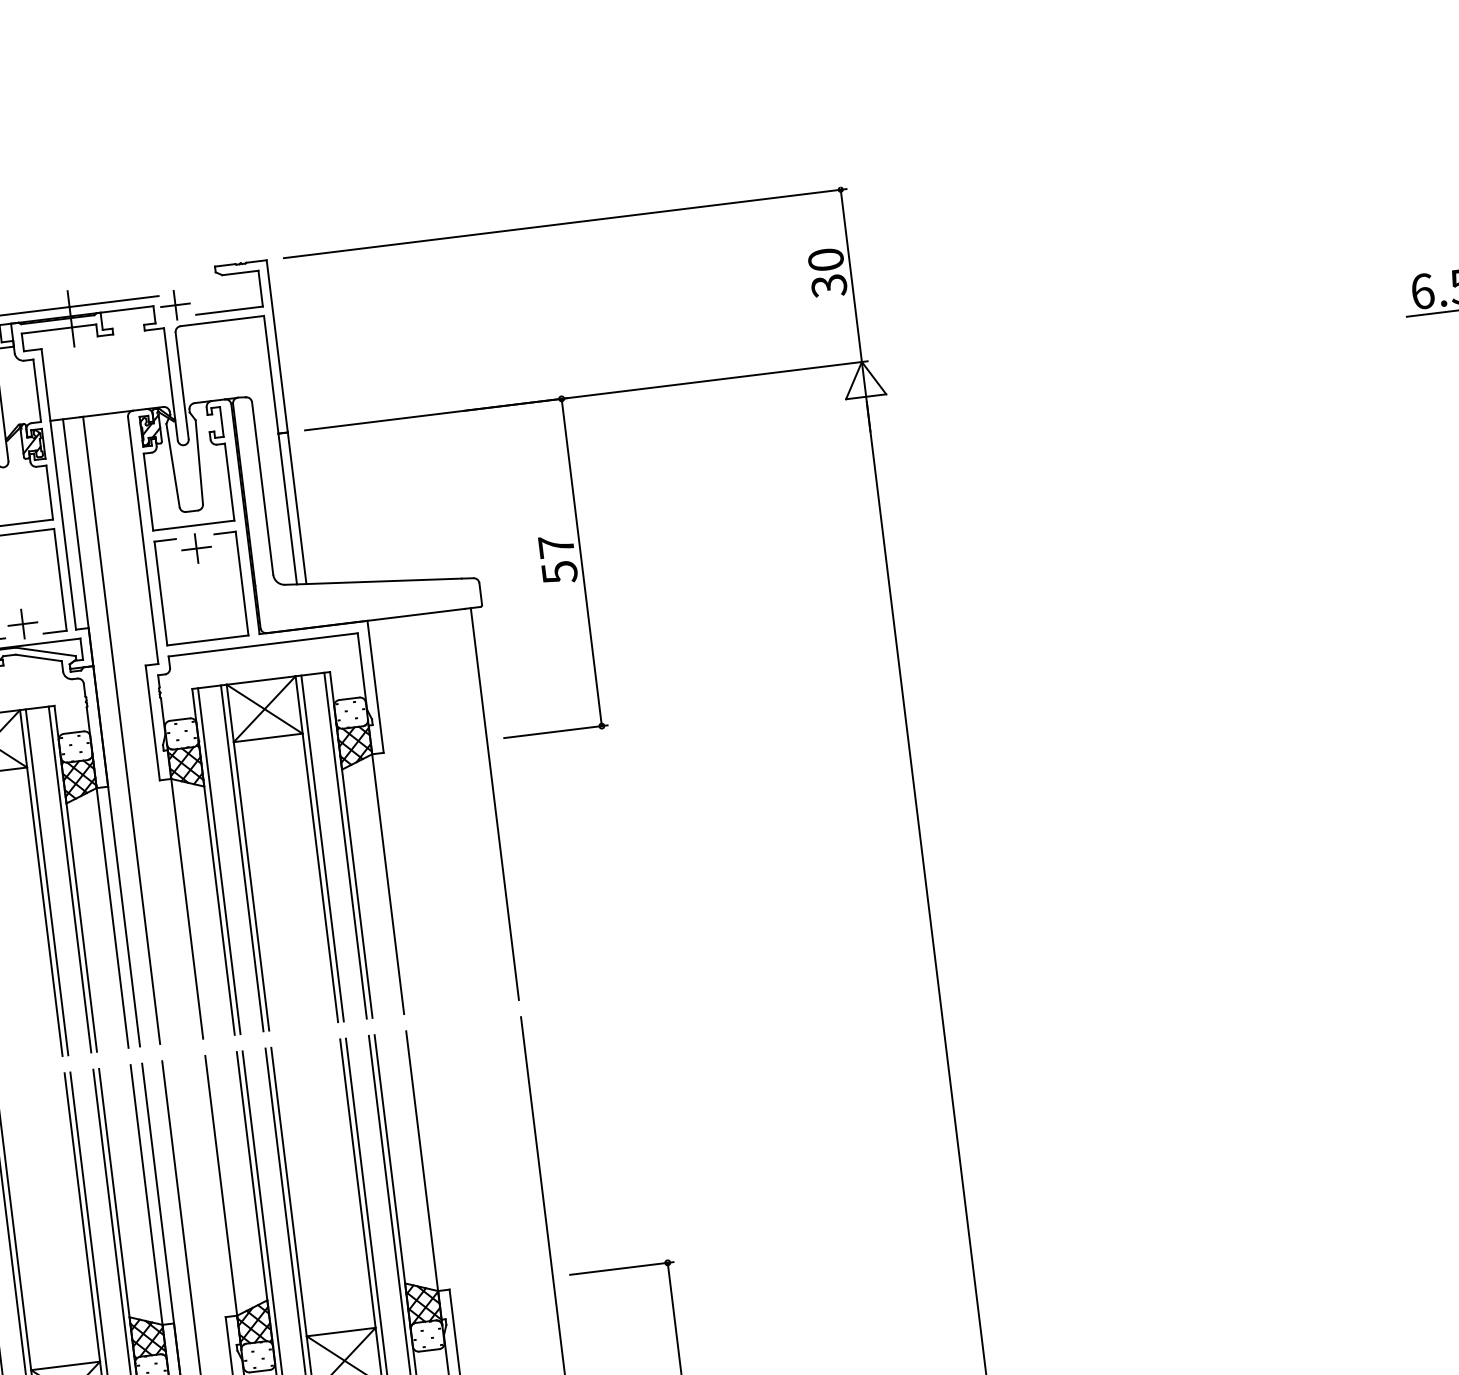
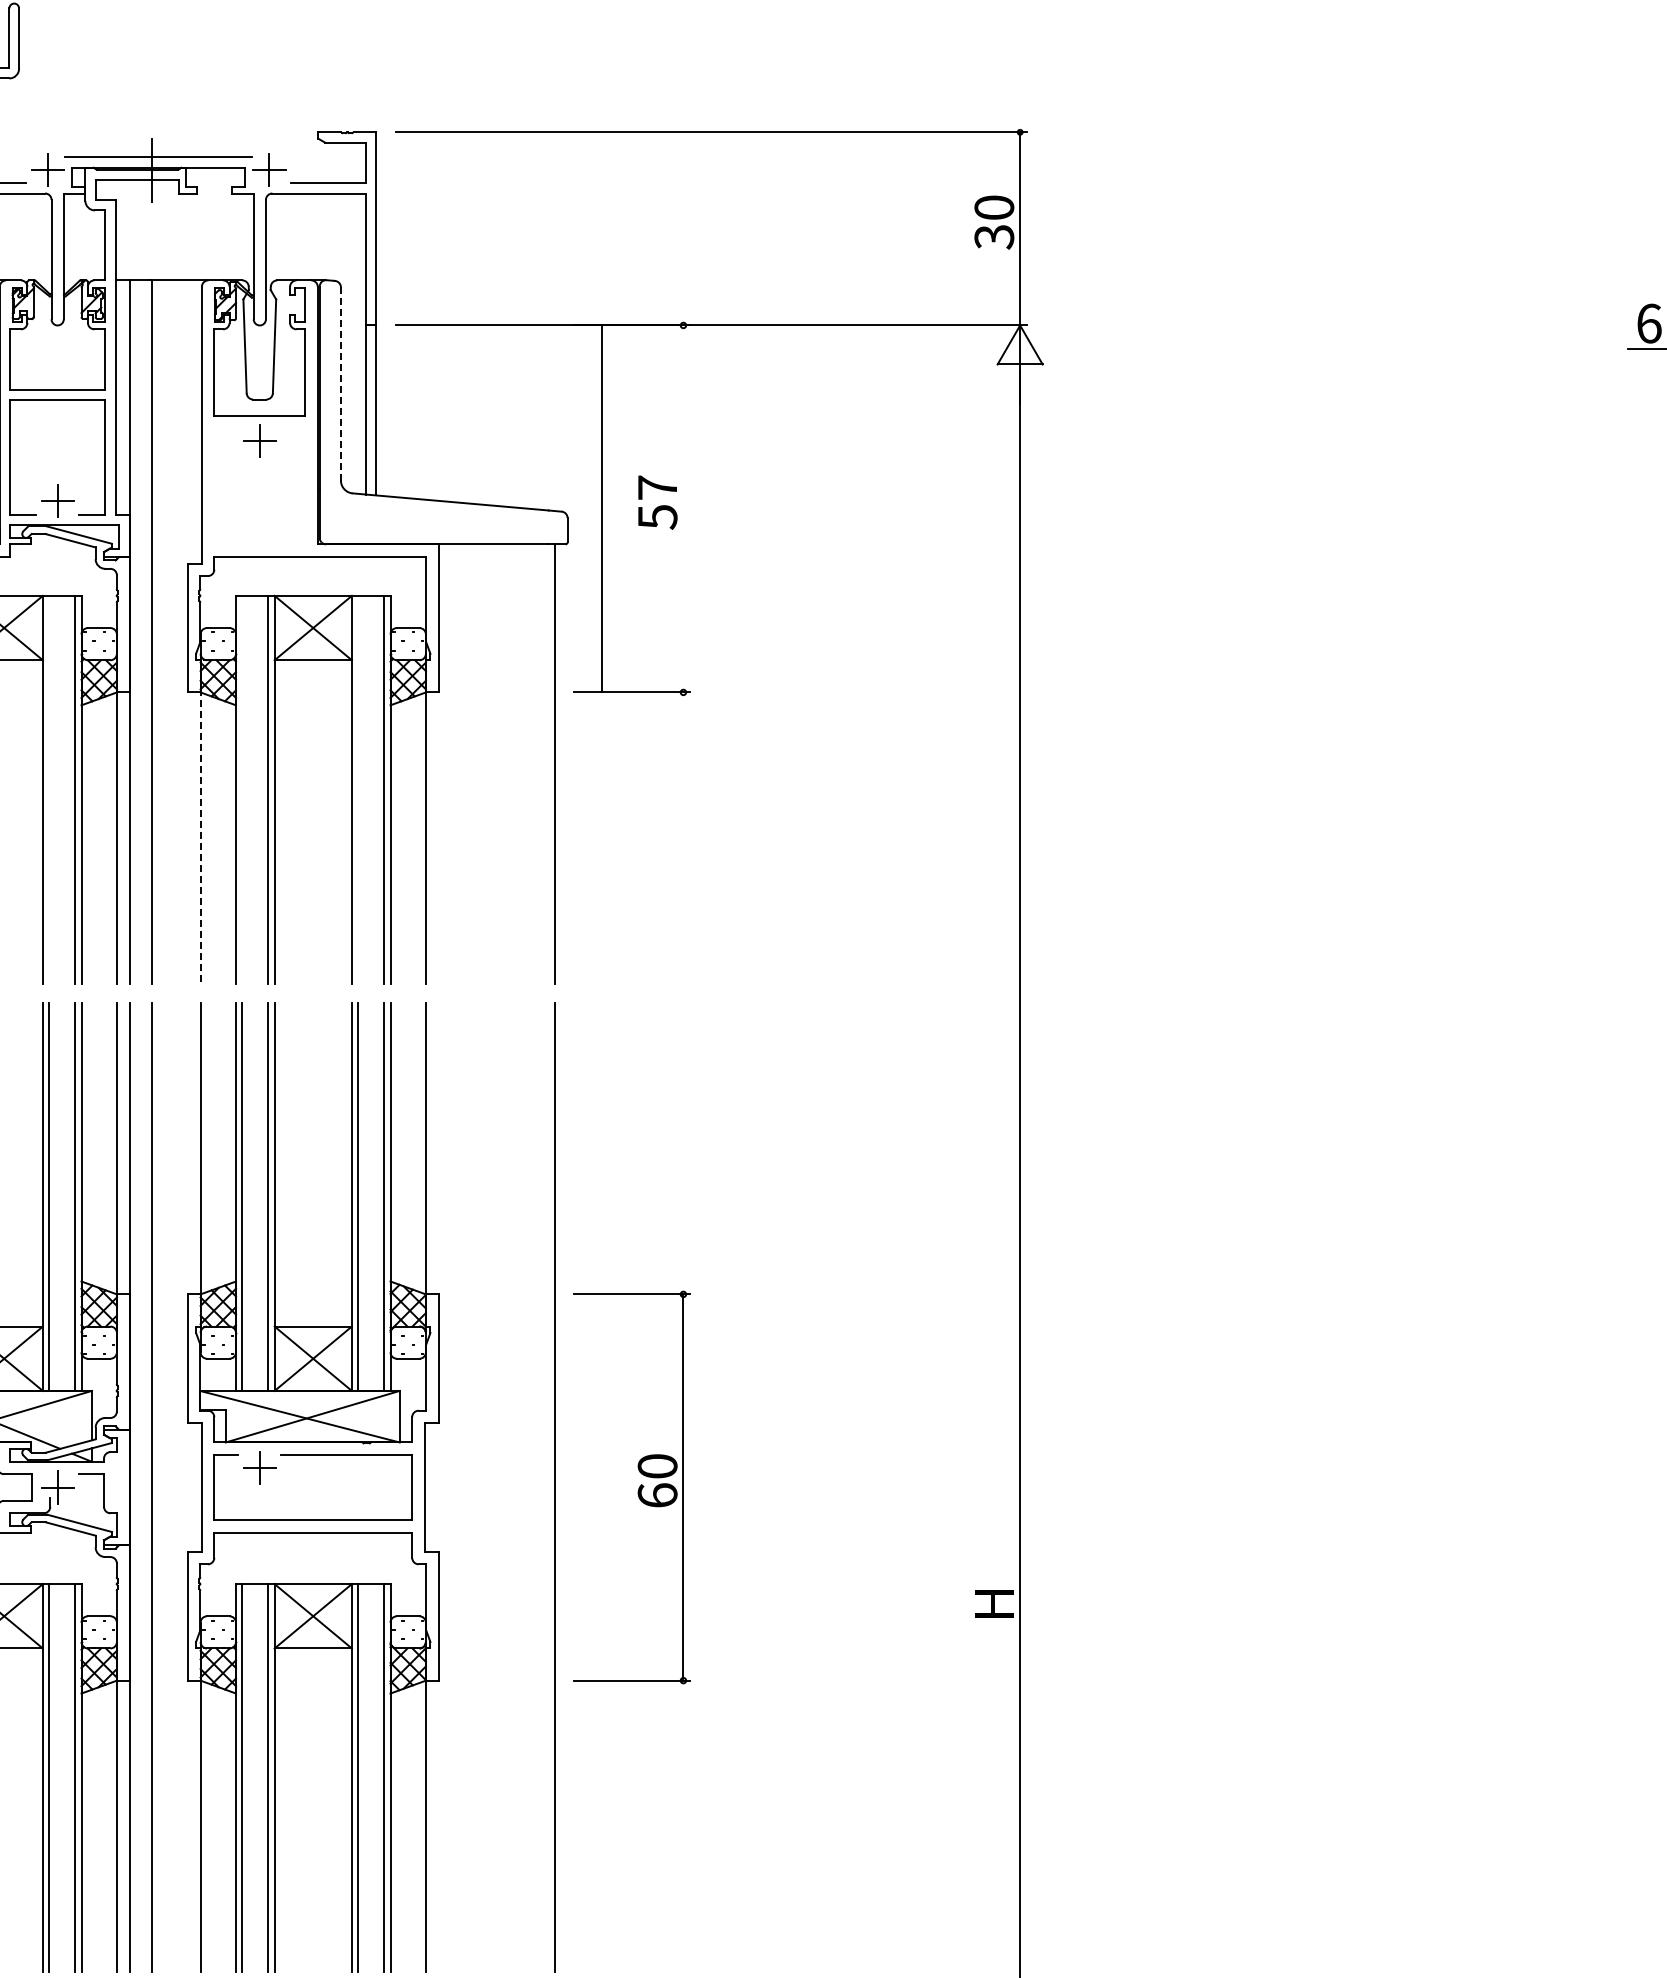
line: (262, 488) -> (340, 383), solid -> dashed
line: (581, 562) -> (602, 508), moved
part: (161, 592) -> (214, 485), removed
line: (322, 848) -> (358, 789), removed
line: (219, 860) -> (242, 789), removed
line: (47, 882) -> (49, 789), removed
line: (186, 907) -> (200, 836), solid -> dashed

